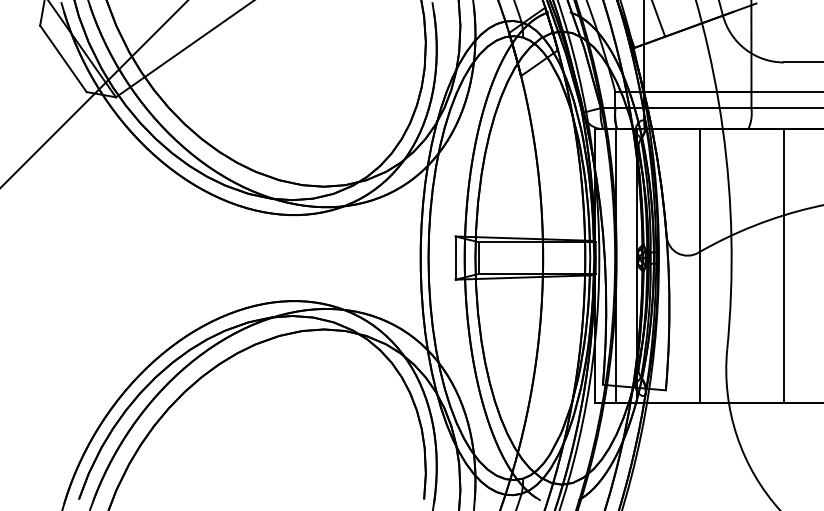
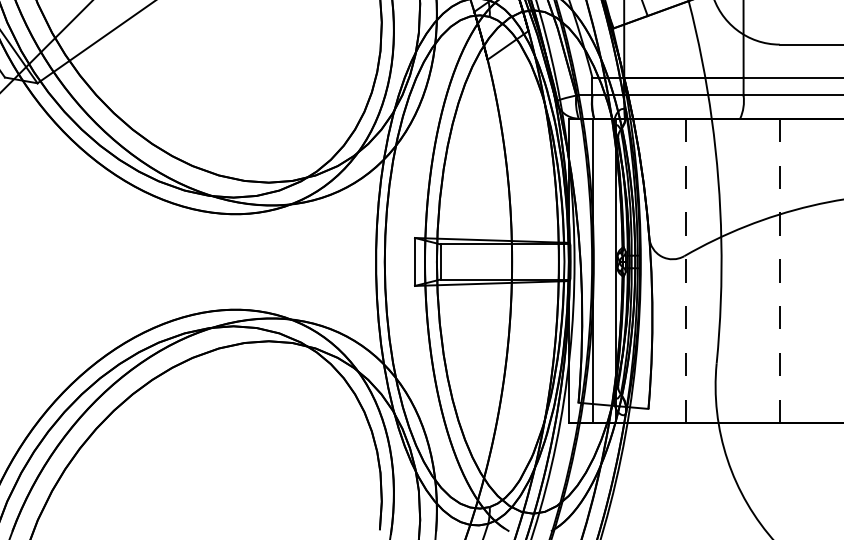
line: (700, 266) -> (686, 271), solid -> dashed
line: (784, 266) -> (780, 271), solid -> dashed

